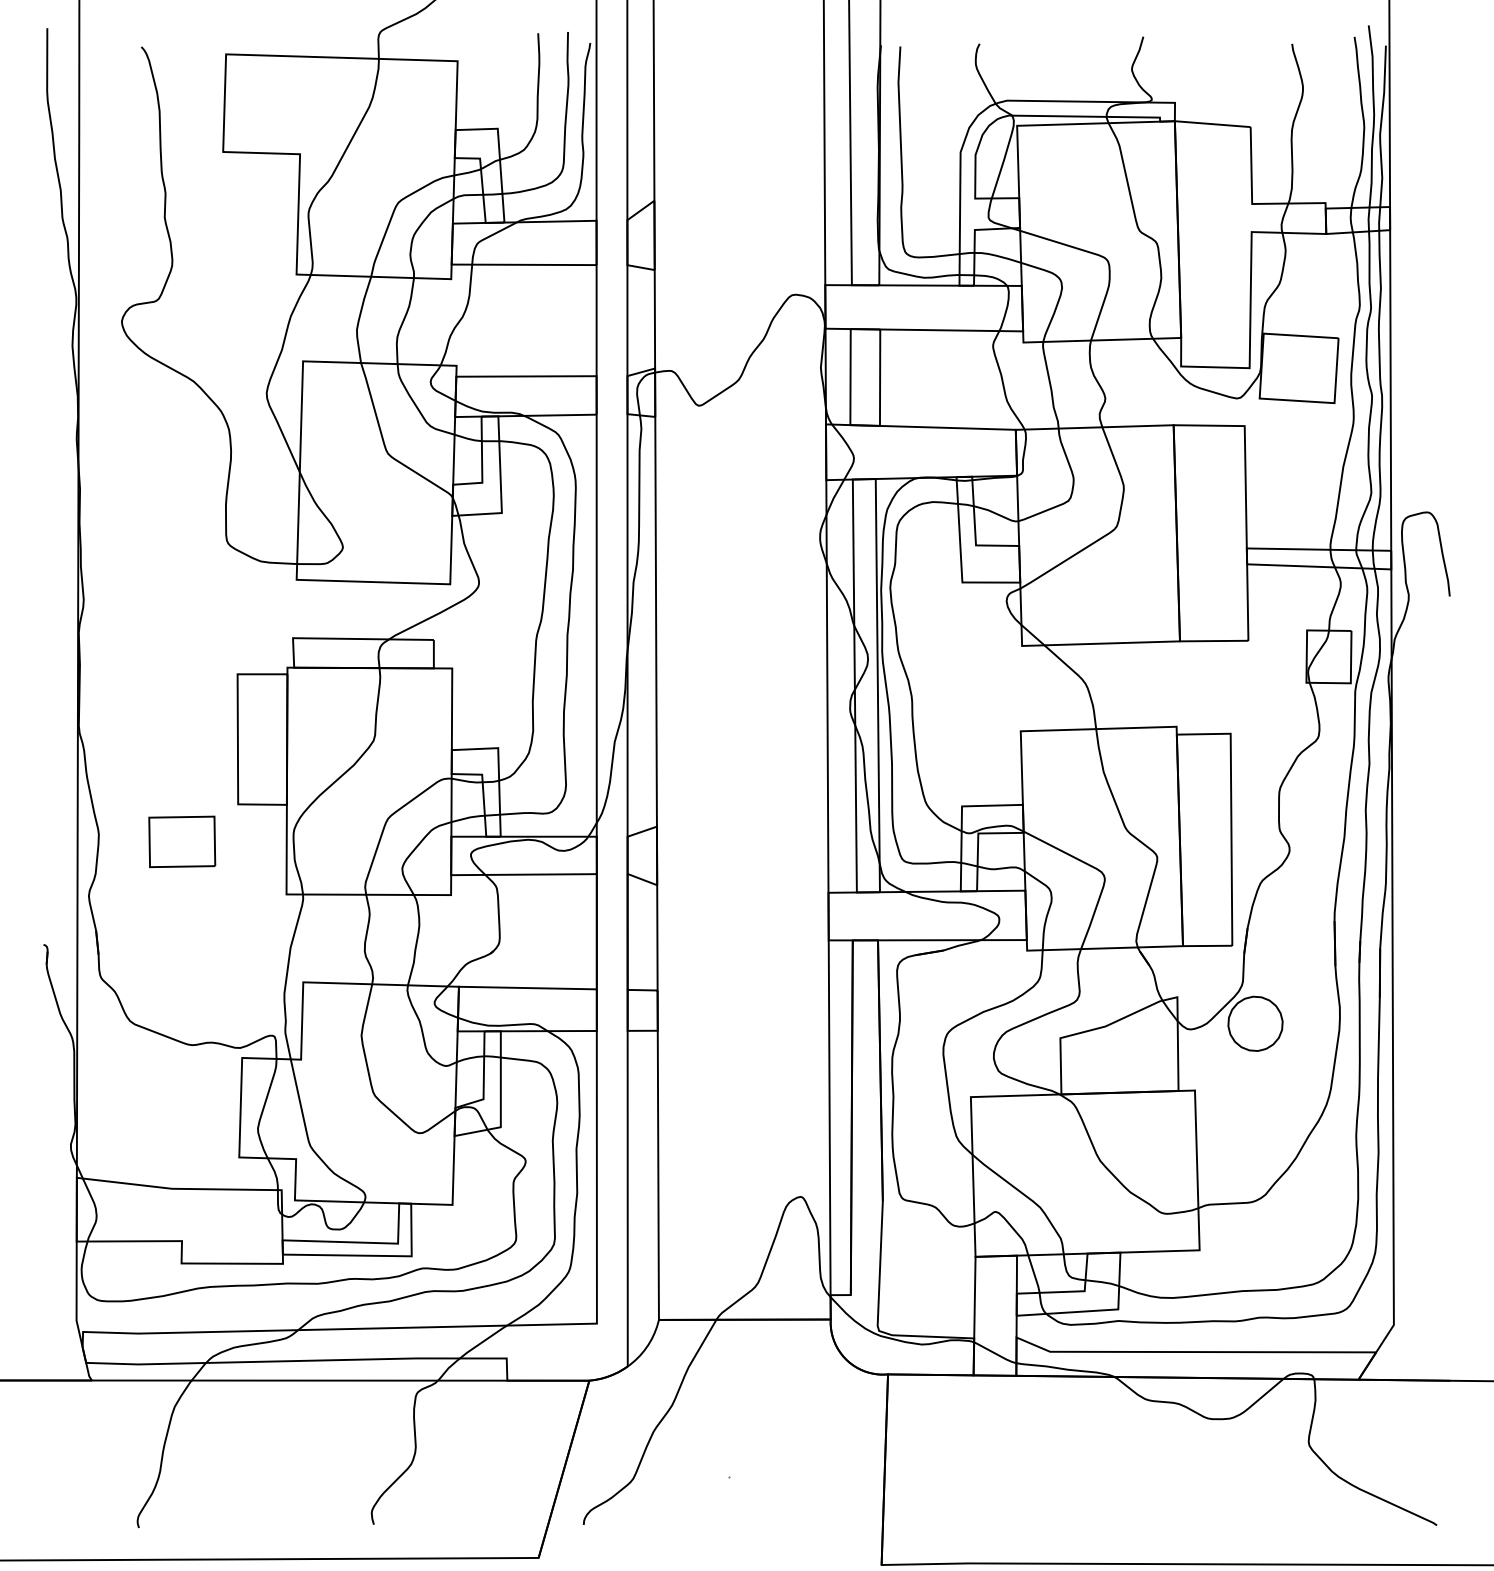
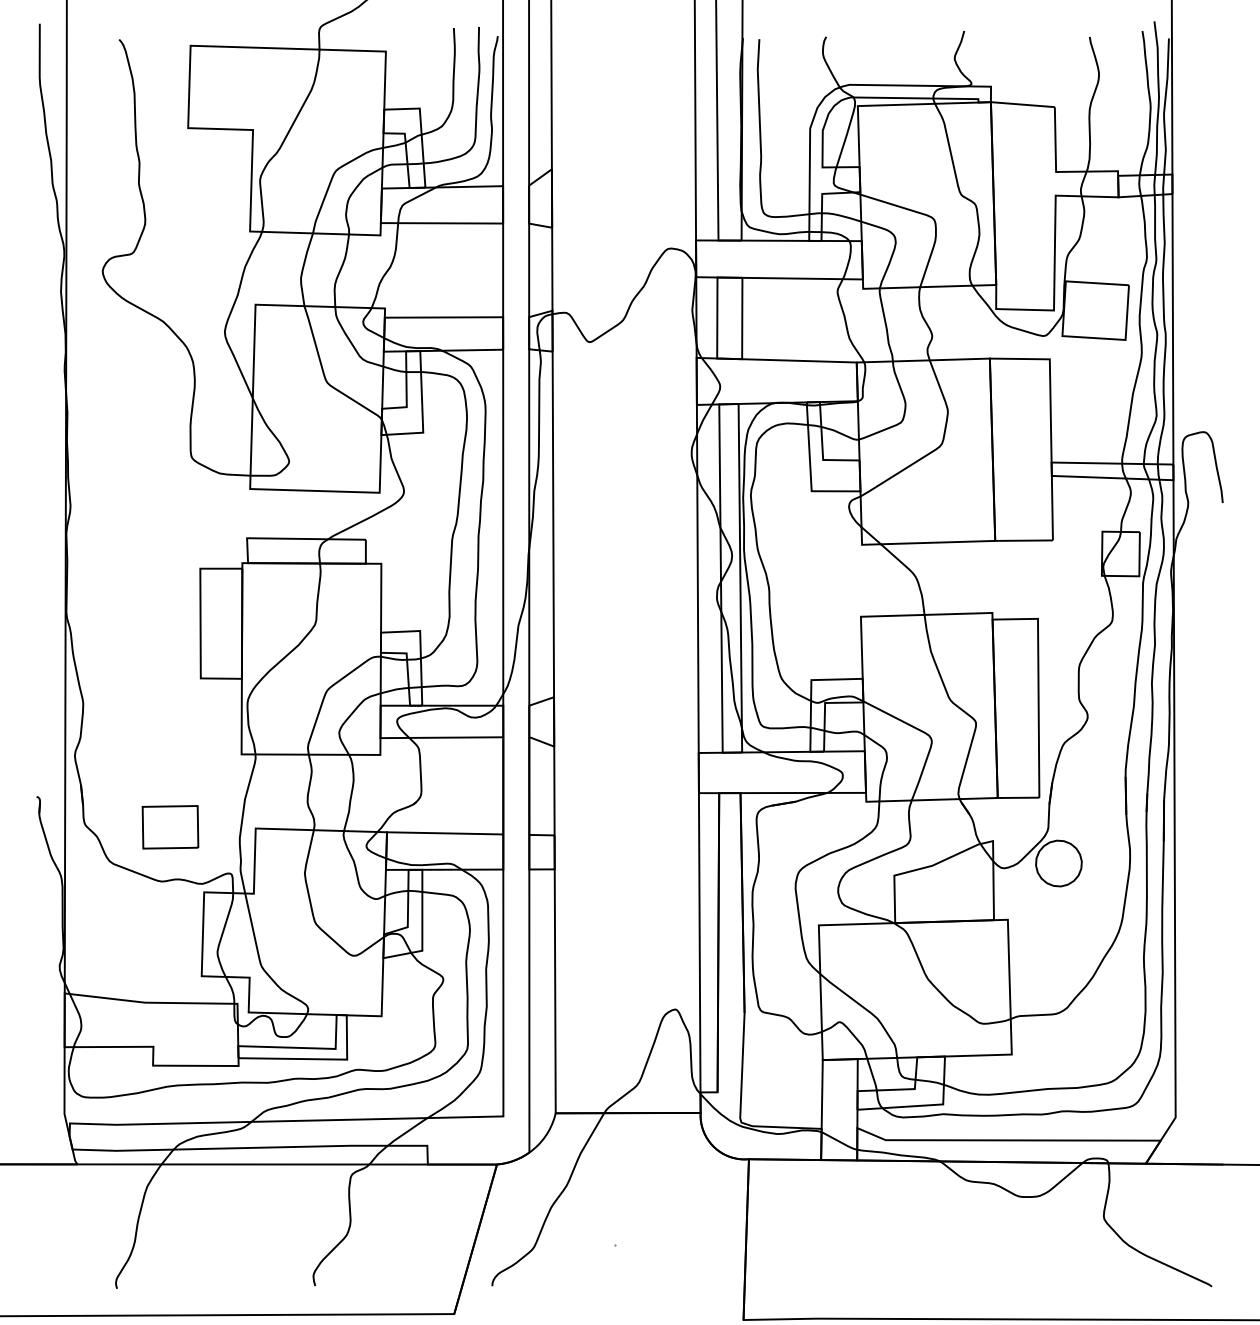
part: (182, 841) -> (170, 826), moved

